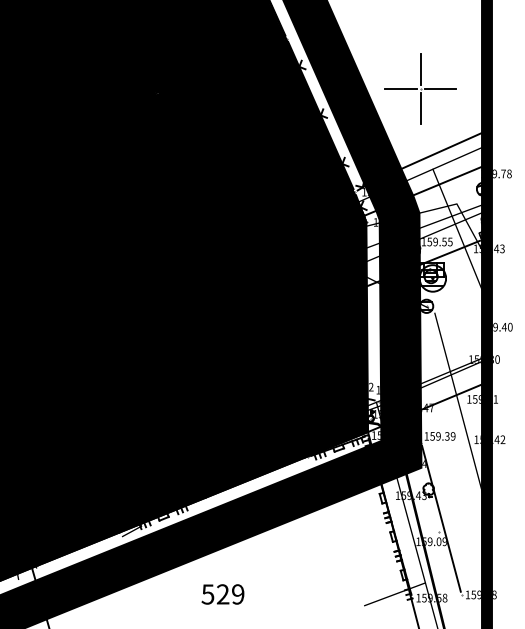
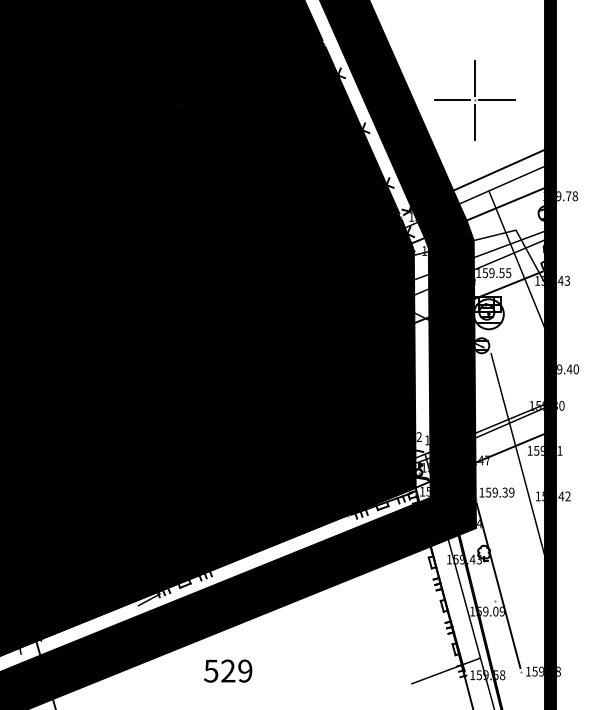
text: (222, 594) -> (227, 671), moved

